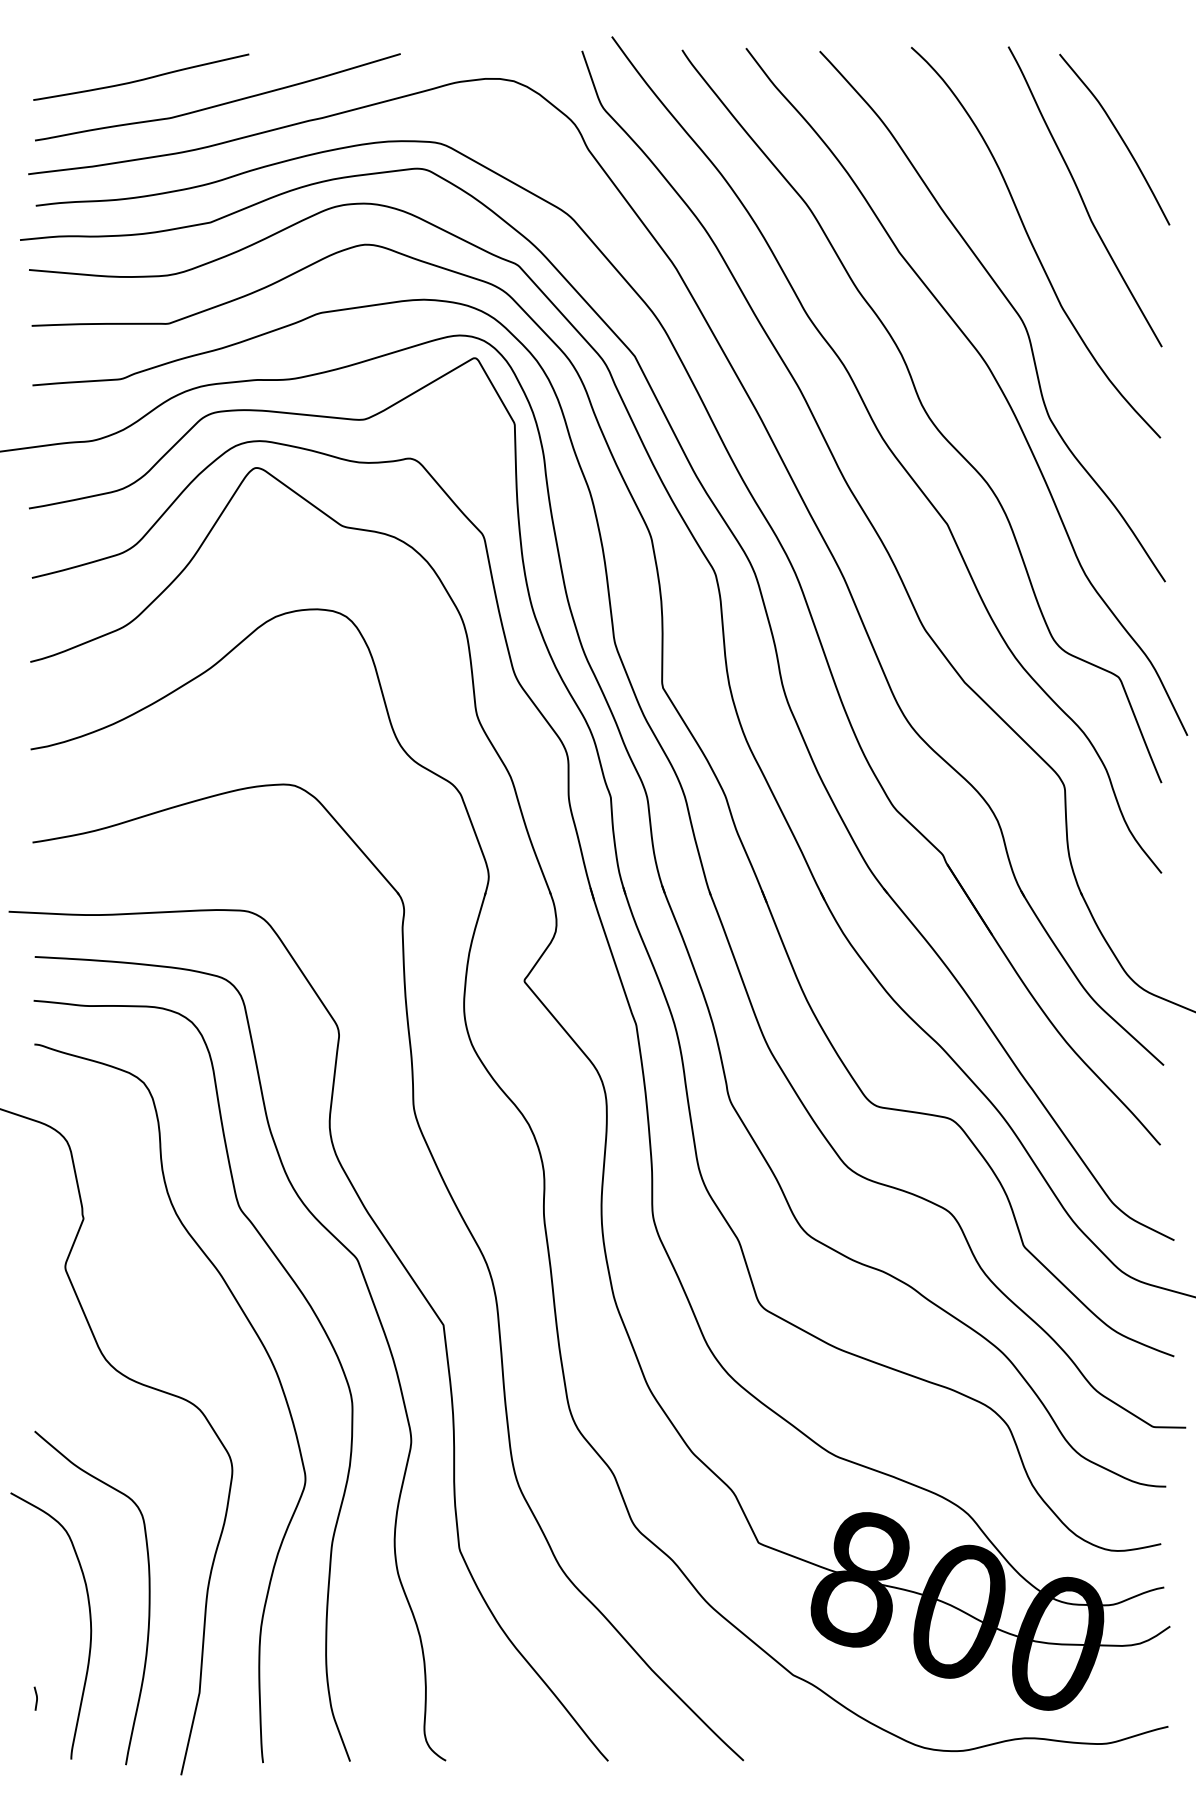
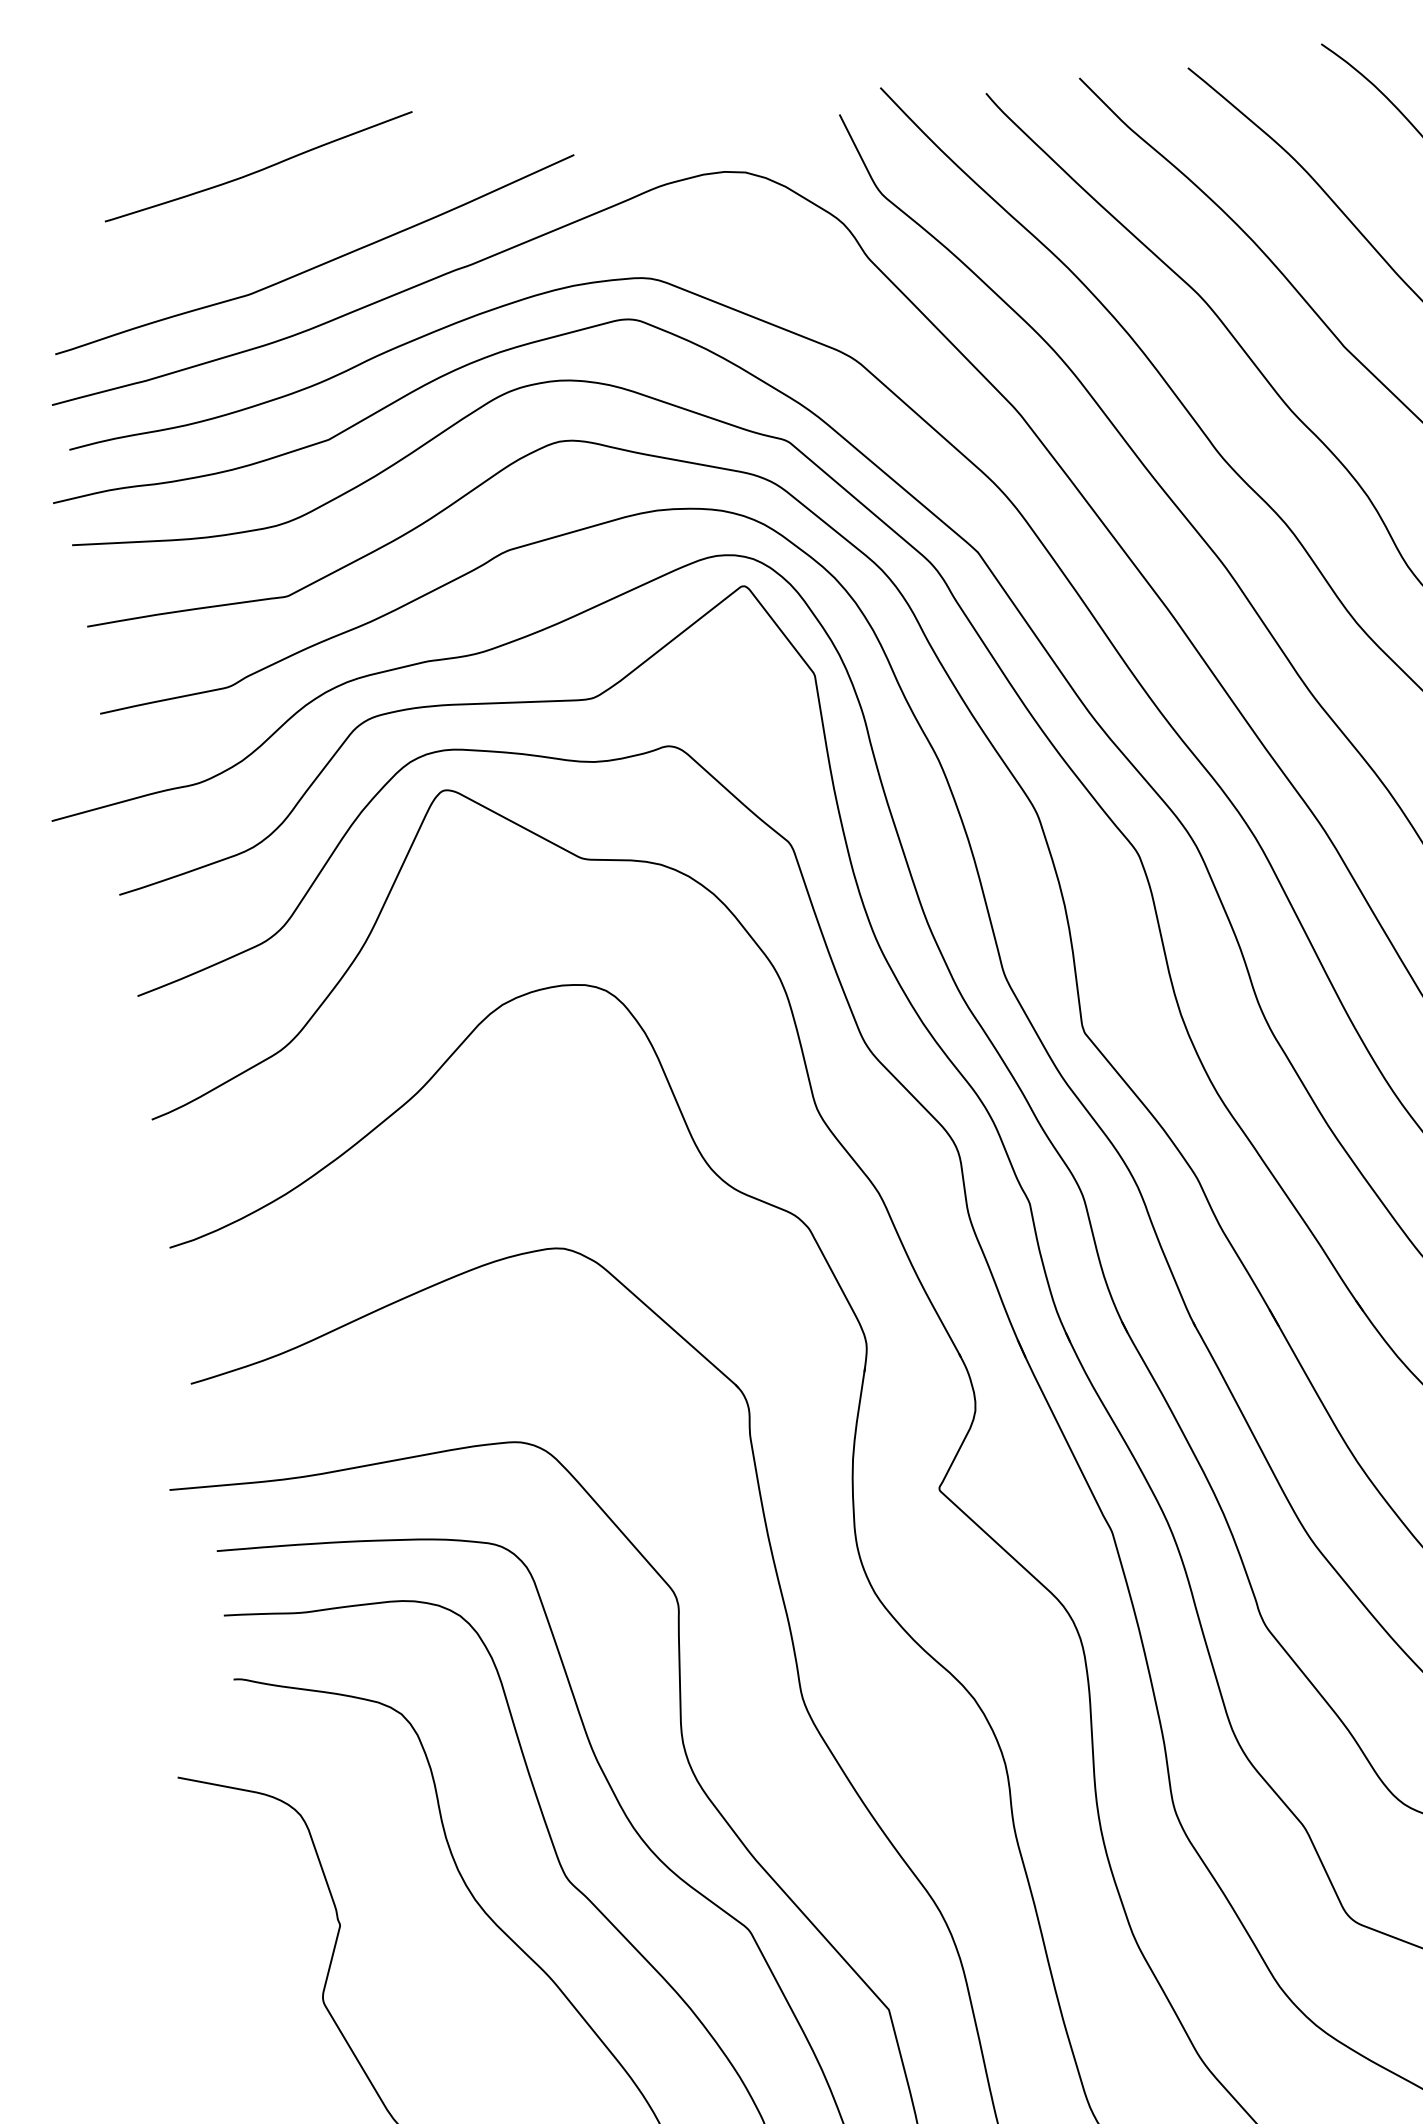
curve: (142, 78) -> (260, 168), moved

